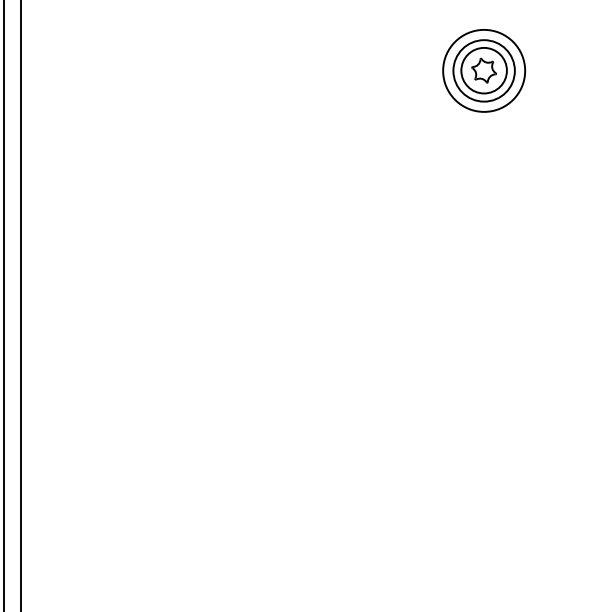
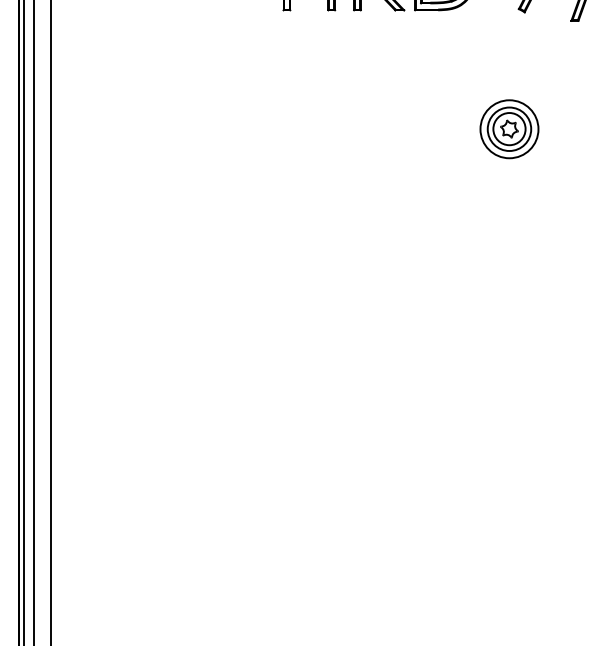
part: (484, 71) -> (509, 129), size x0.71

